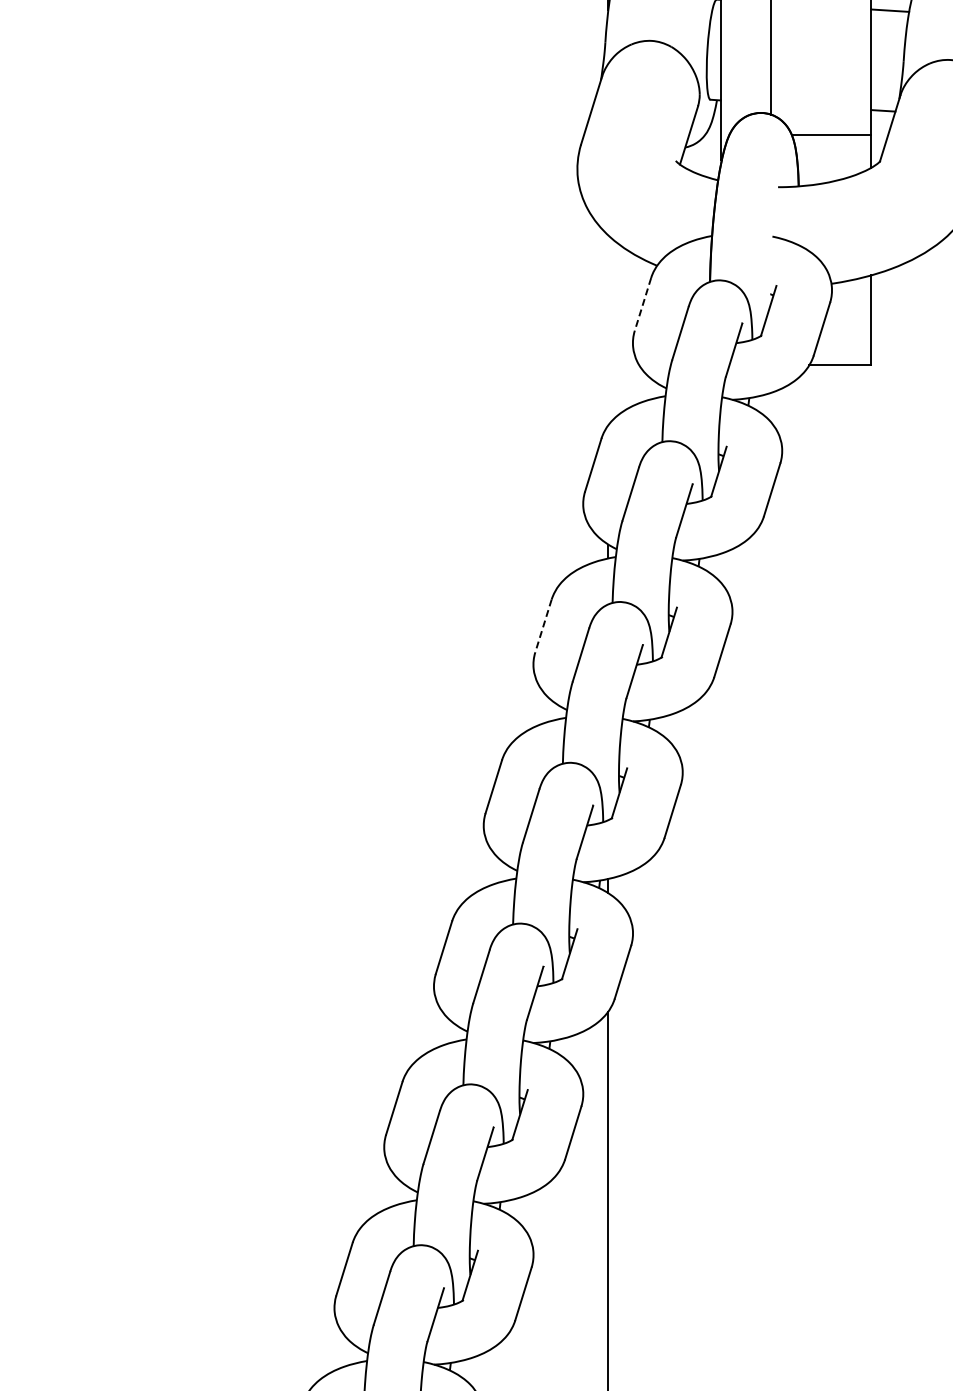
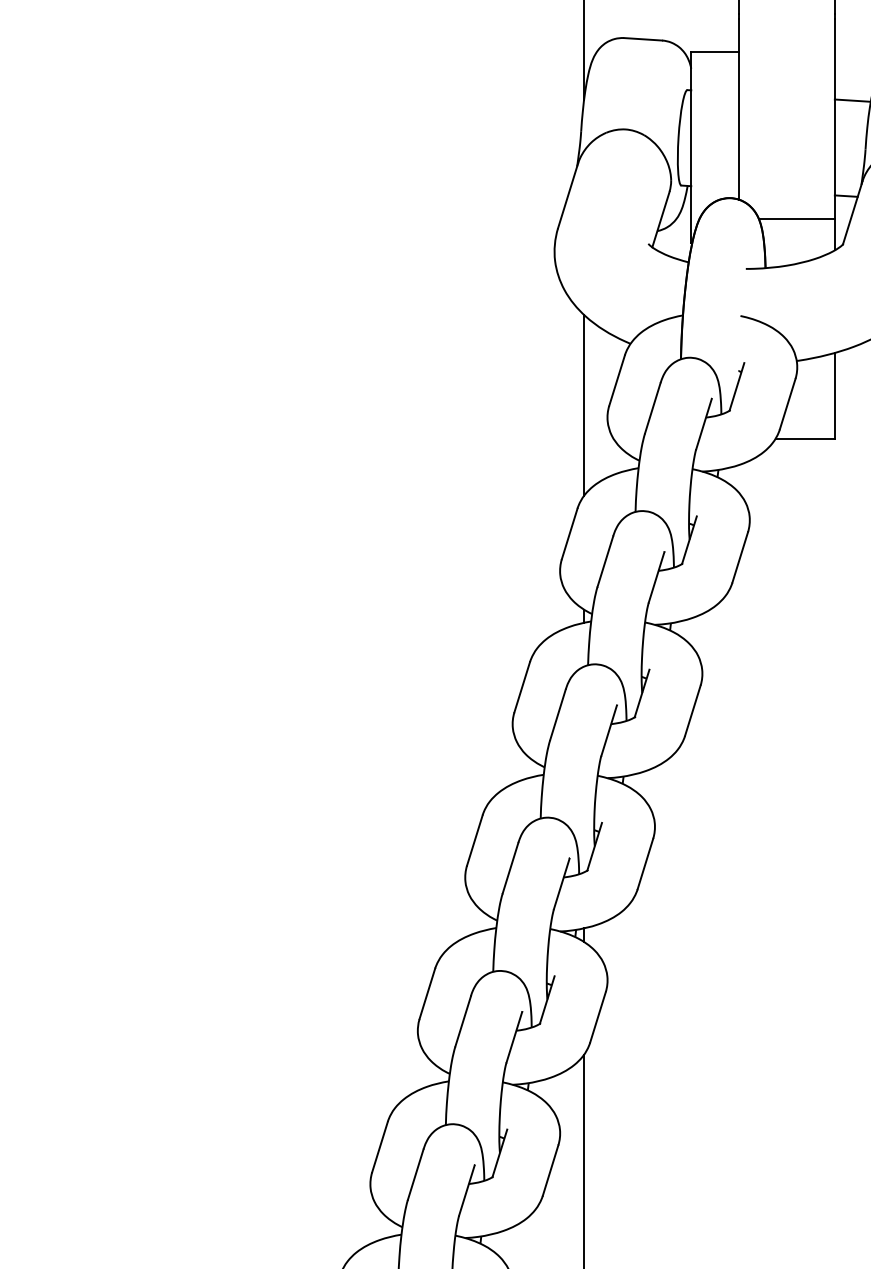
line: (642, 304) -> (616, 380), dashed -> solid
line: (608, 330) -> (584, 405), added
line: (543, 626) -> (522, 687), dashed -> solid

